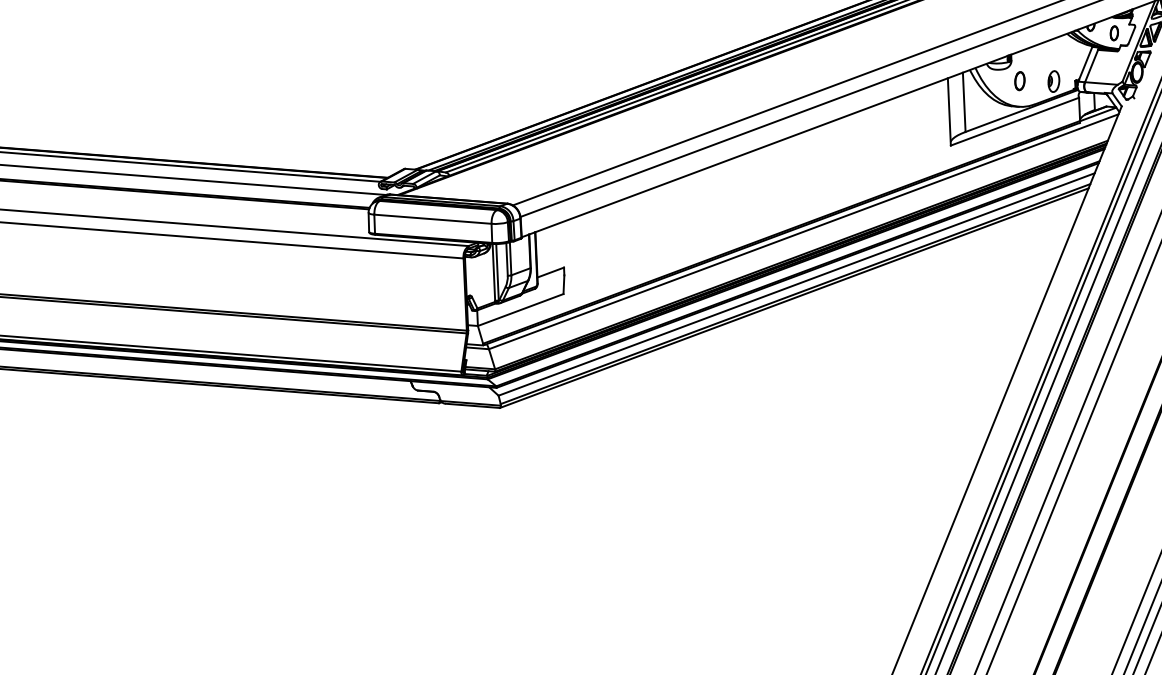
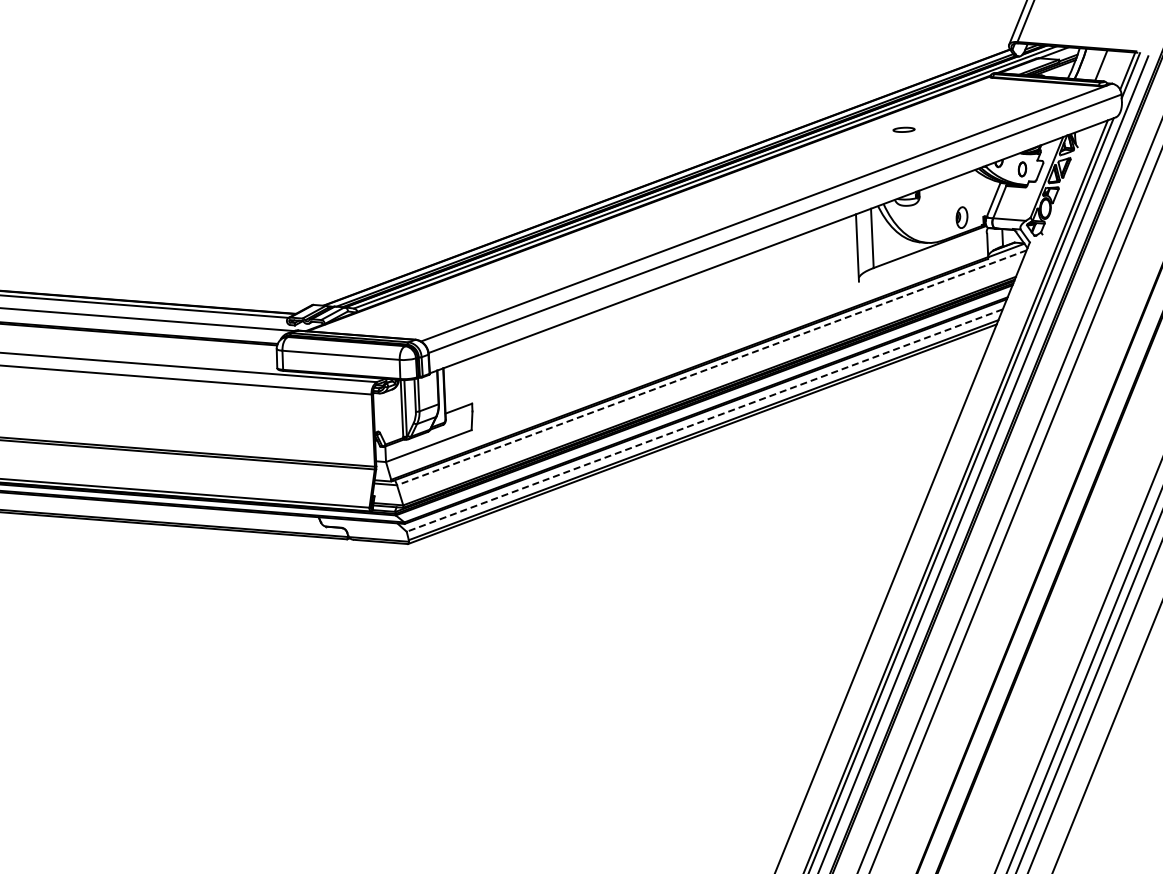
part: (1019, 81) -> (927, 217), removed
line: (1014, 121) -> (922, 257), removed
line: (803, 231) -> (711, 367), solid -> dashed
line: (796, 284) -> (704, 420), solid -> dashed

